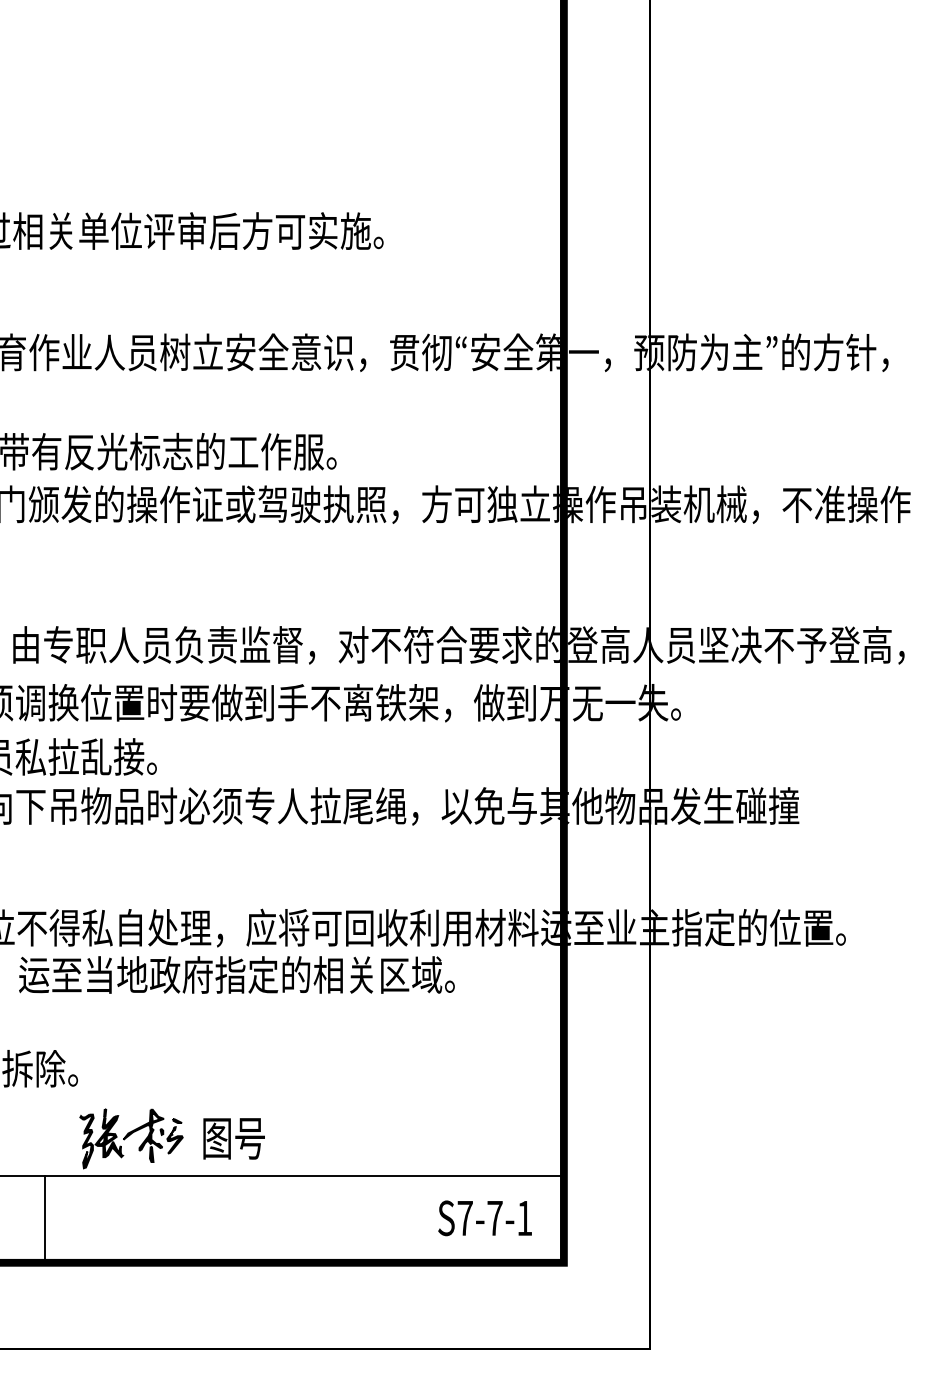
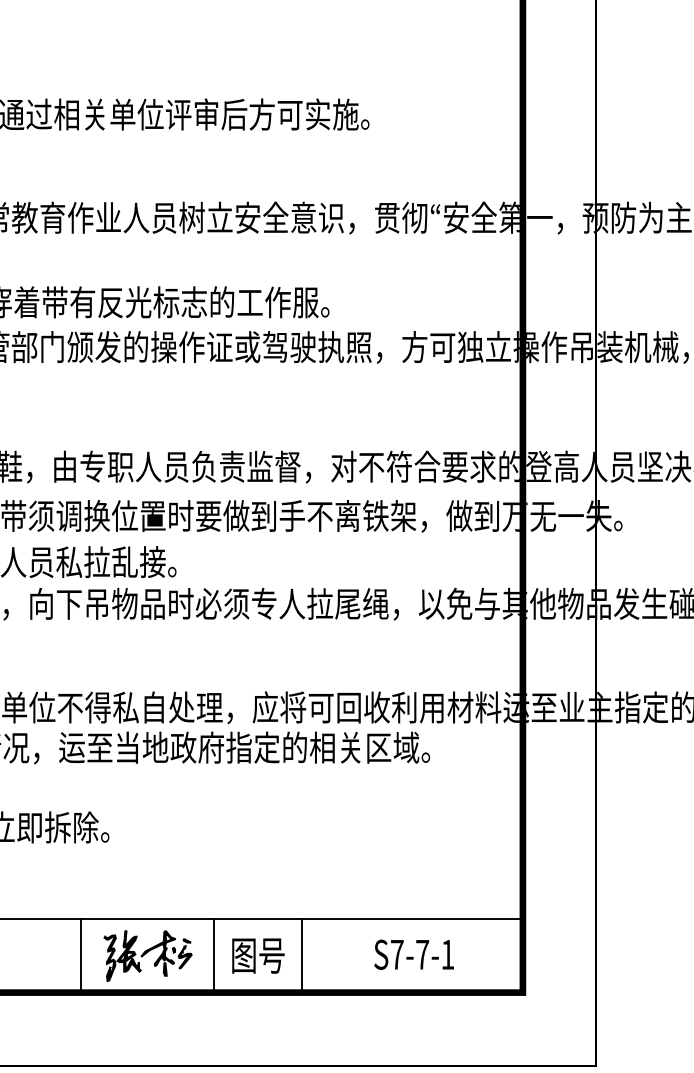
part: (131, 1138) -> (148, 955), moved
text: (233, 1138) -> (257, 955), moved
text: (484, 1218) -> (413, 954), moved
line: (200, 1219) -> (213, 955), added
line: (304, 1219) -> (302, 955), added

